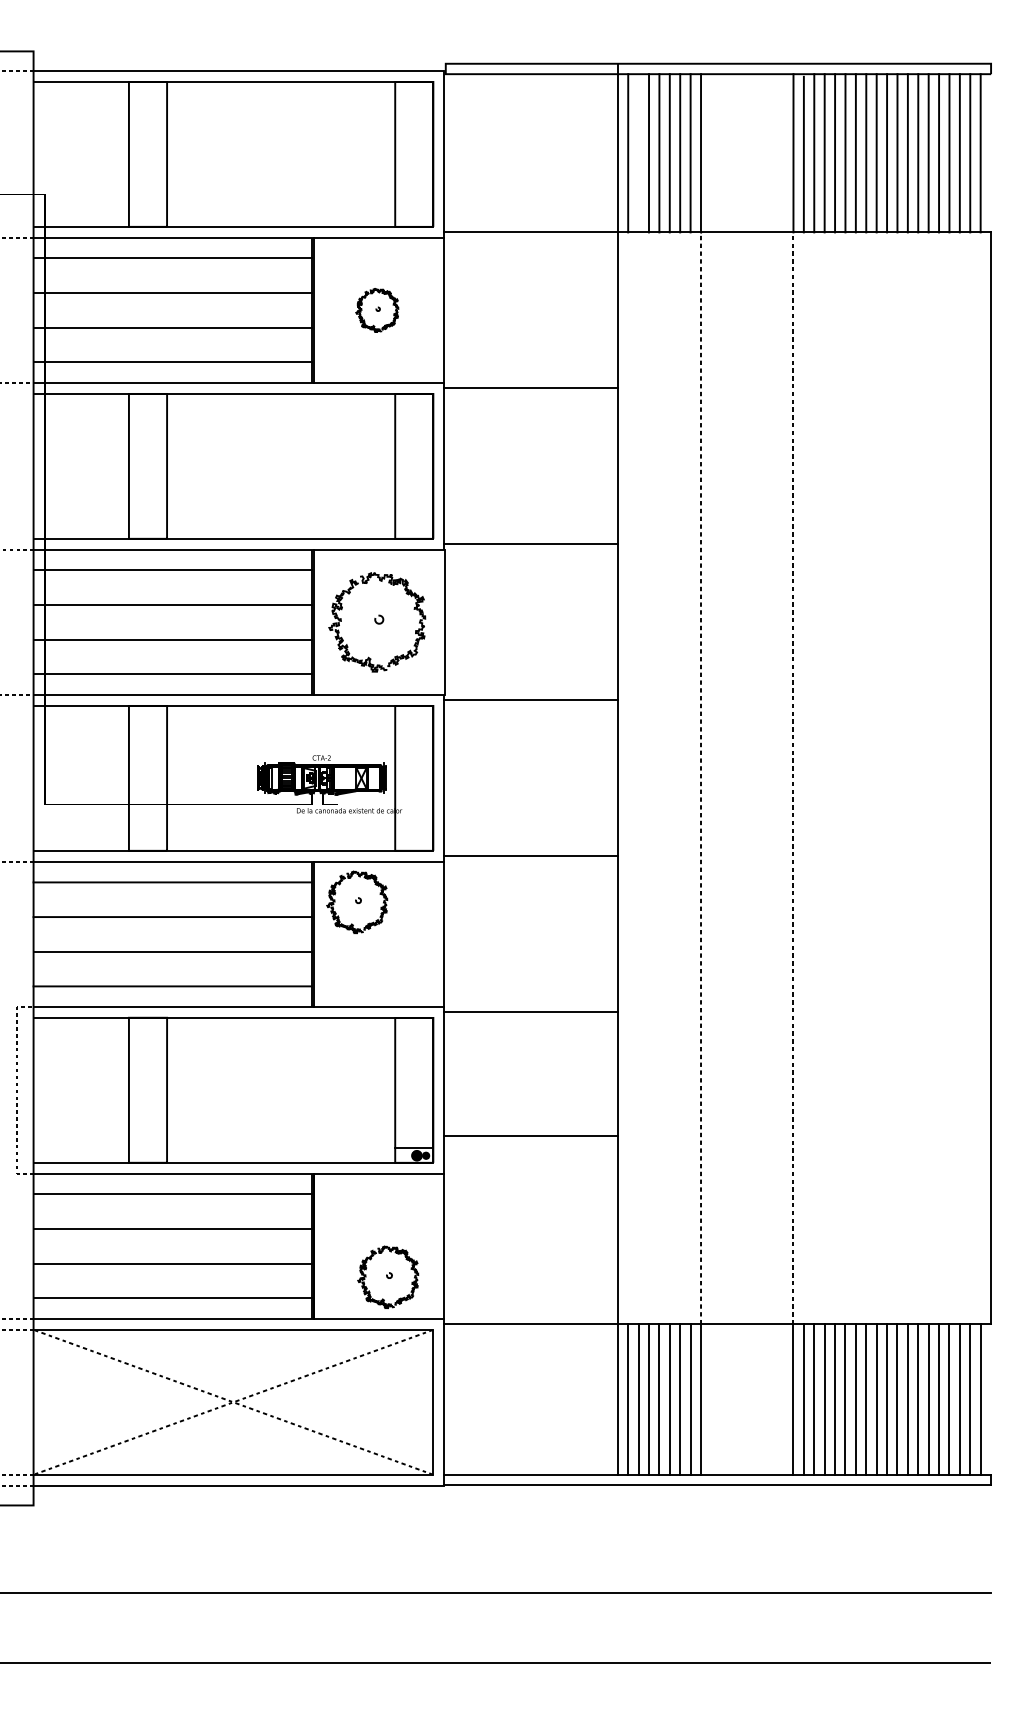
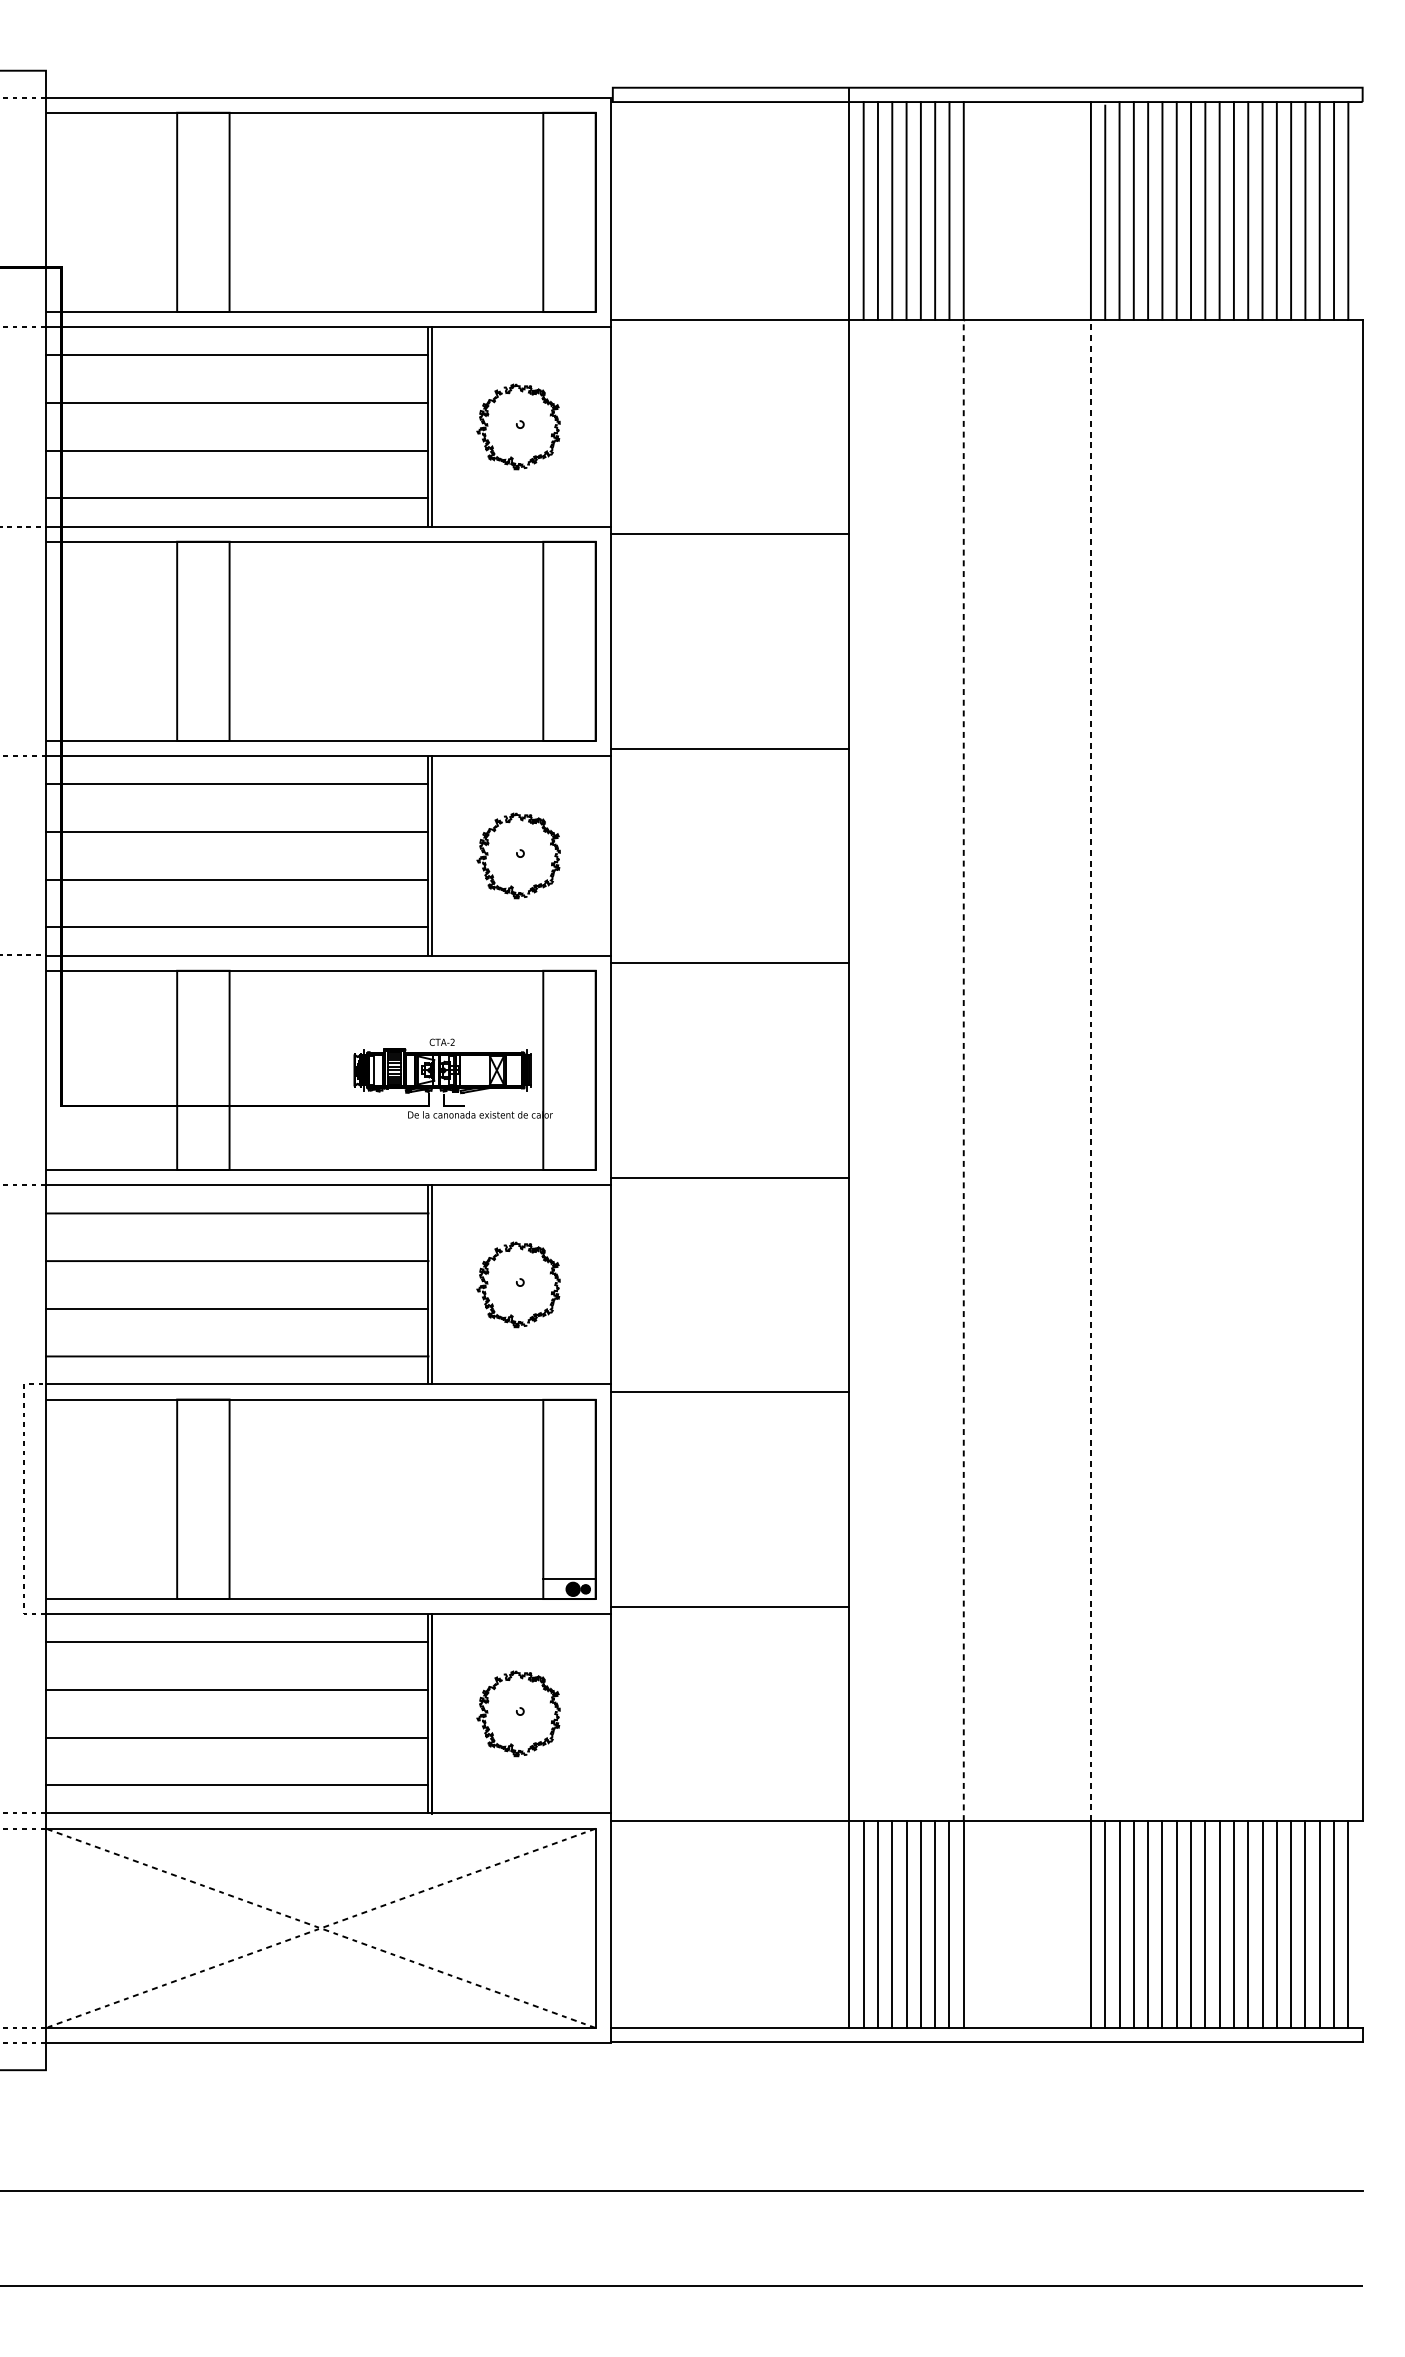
line: (638, 153) -> (877, 211), added
part: (377, 310) -> (518, 427), size x1.43
part: (377, 622) -> (518, 856), size x0.62
part: (357, 902) -> (518, 1285), moved
line: (530, 1136) -> (729, 1606), moved
part: (388, 1276) -> (518, 1712), moved

